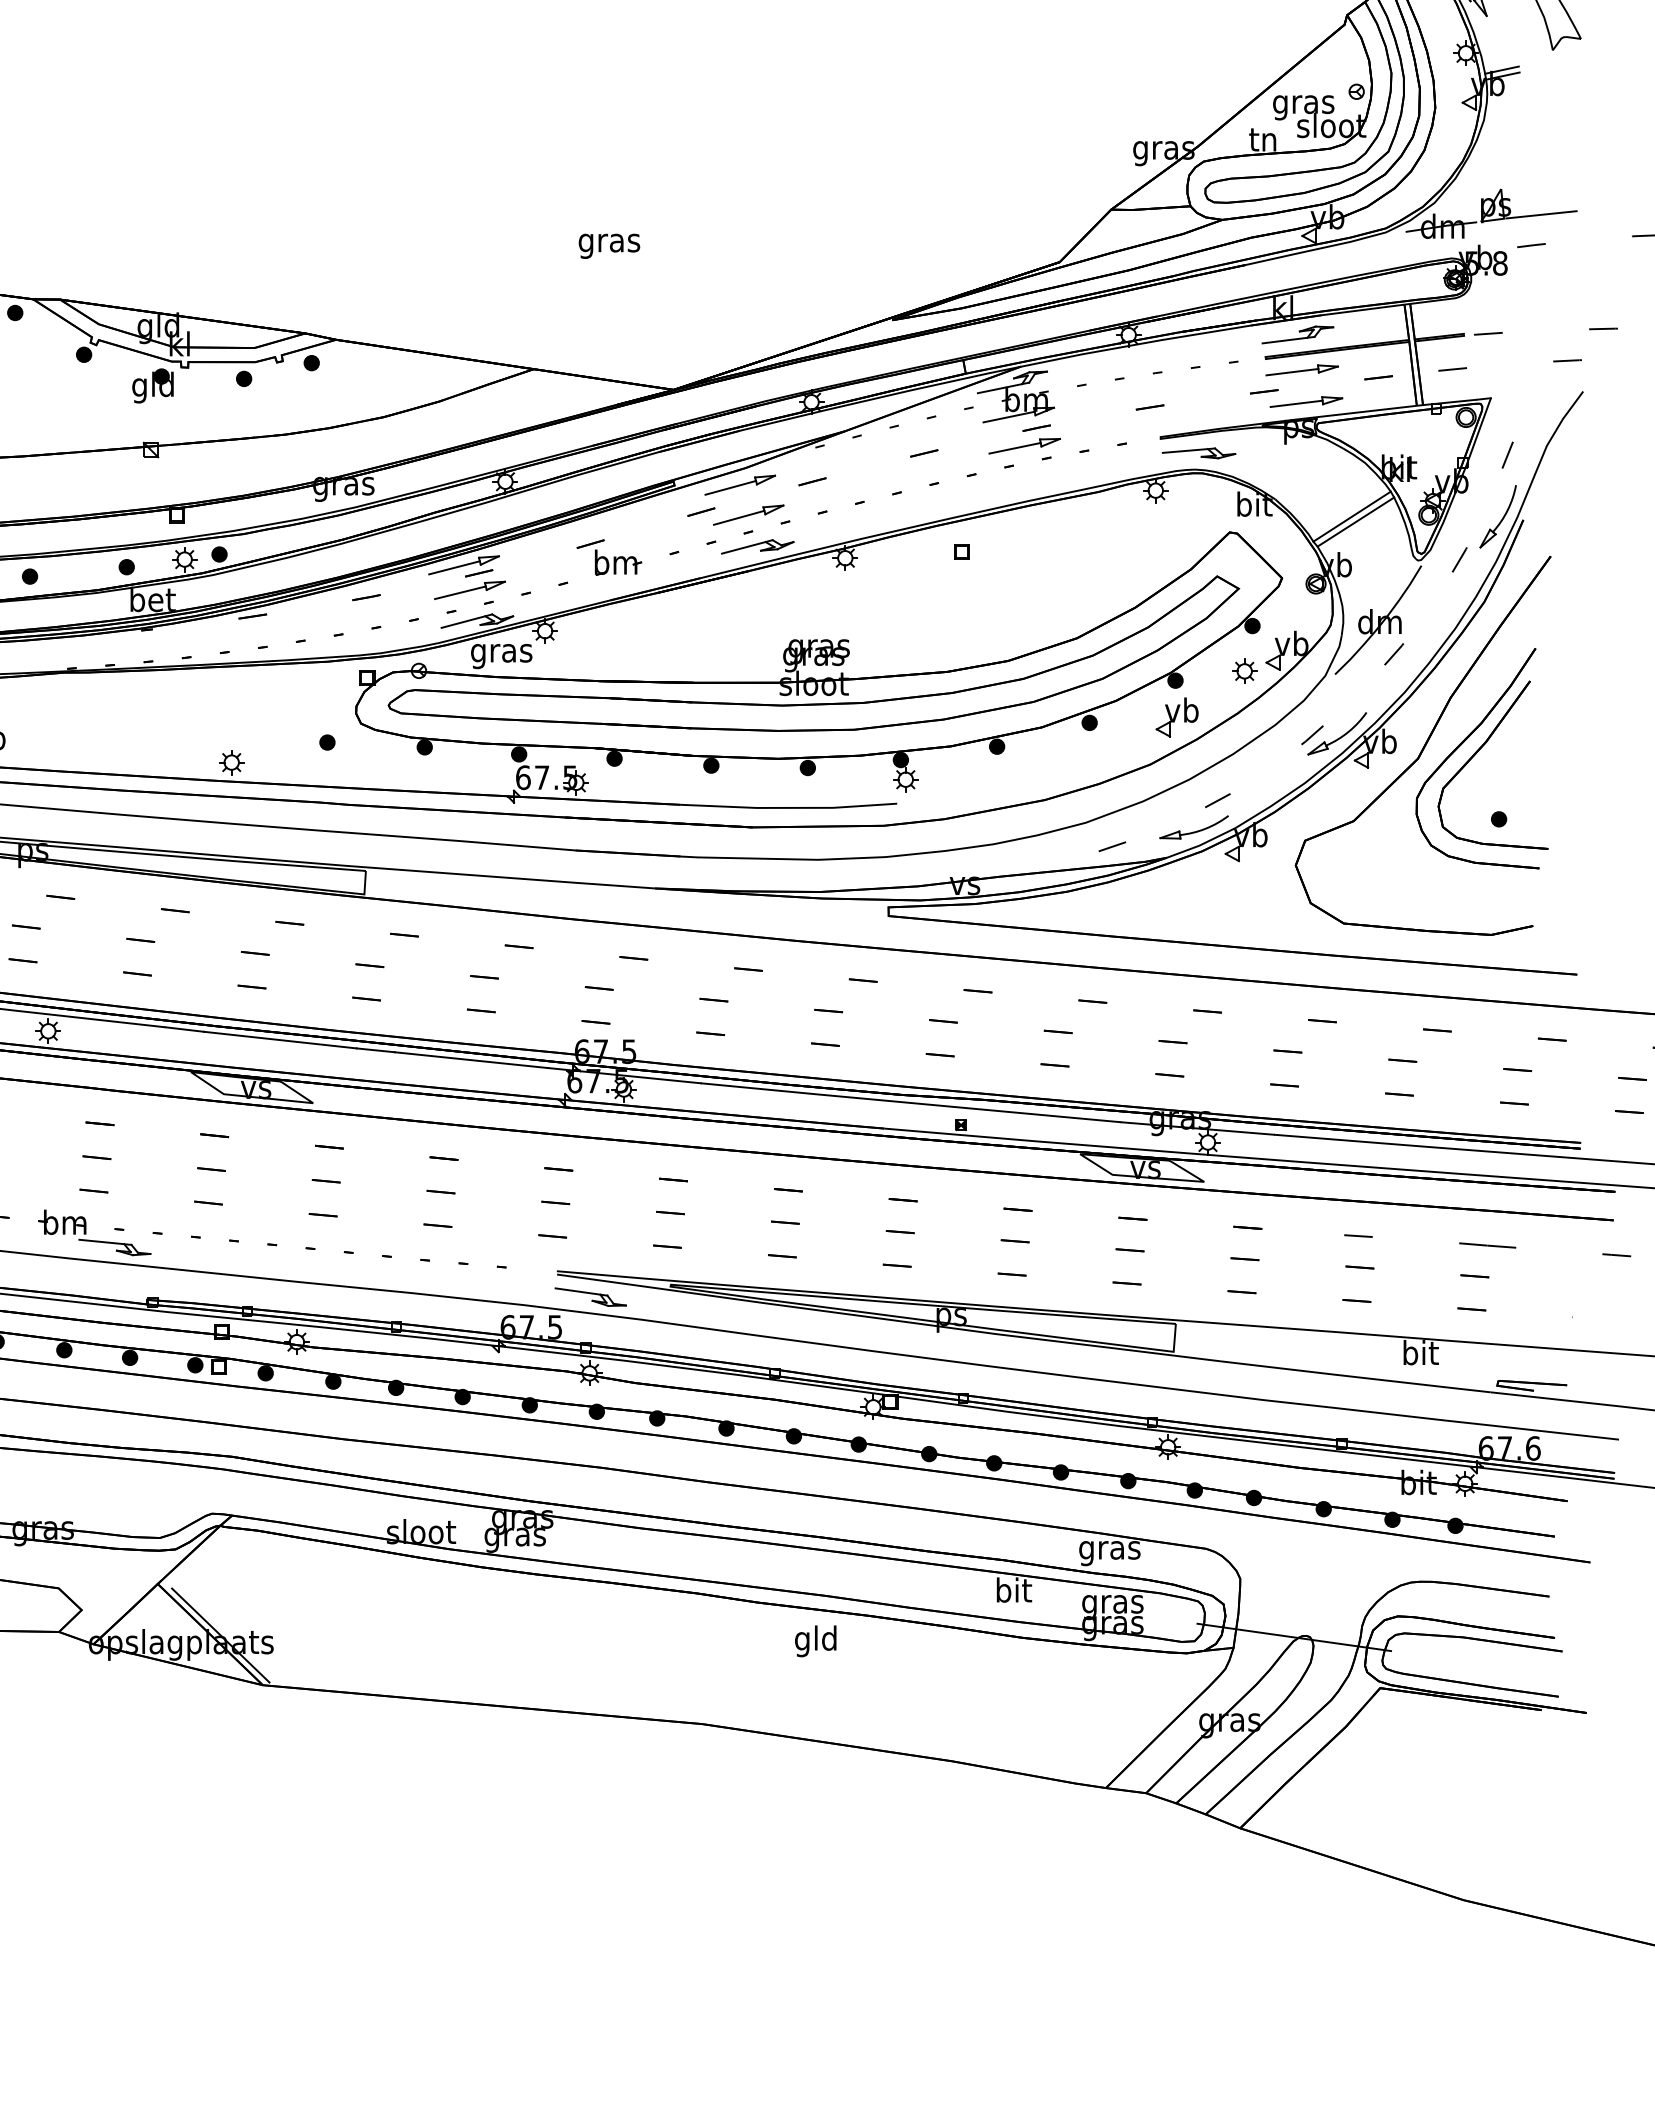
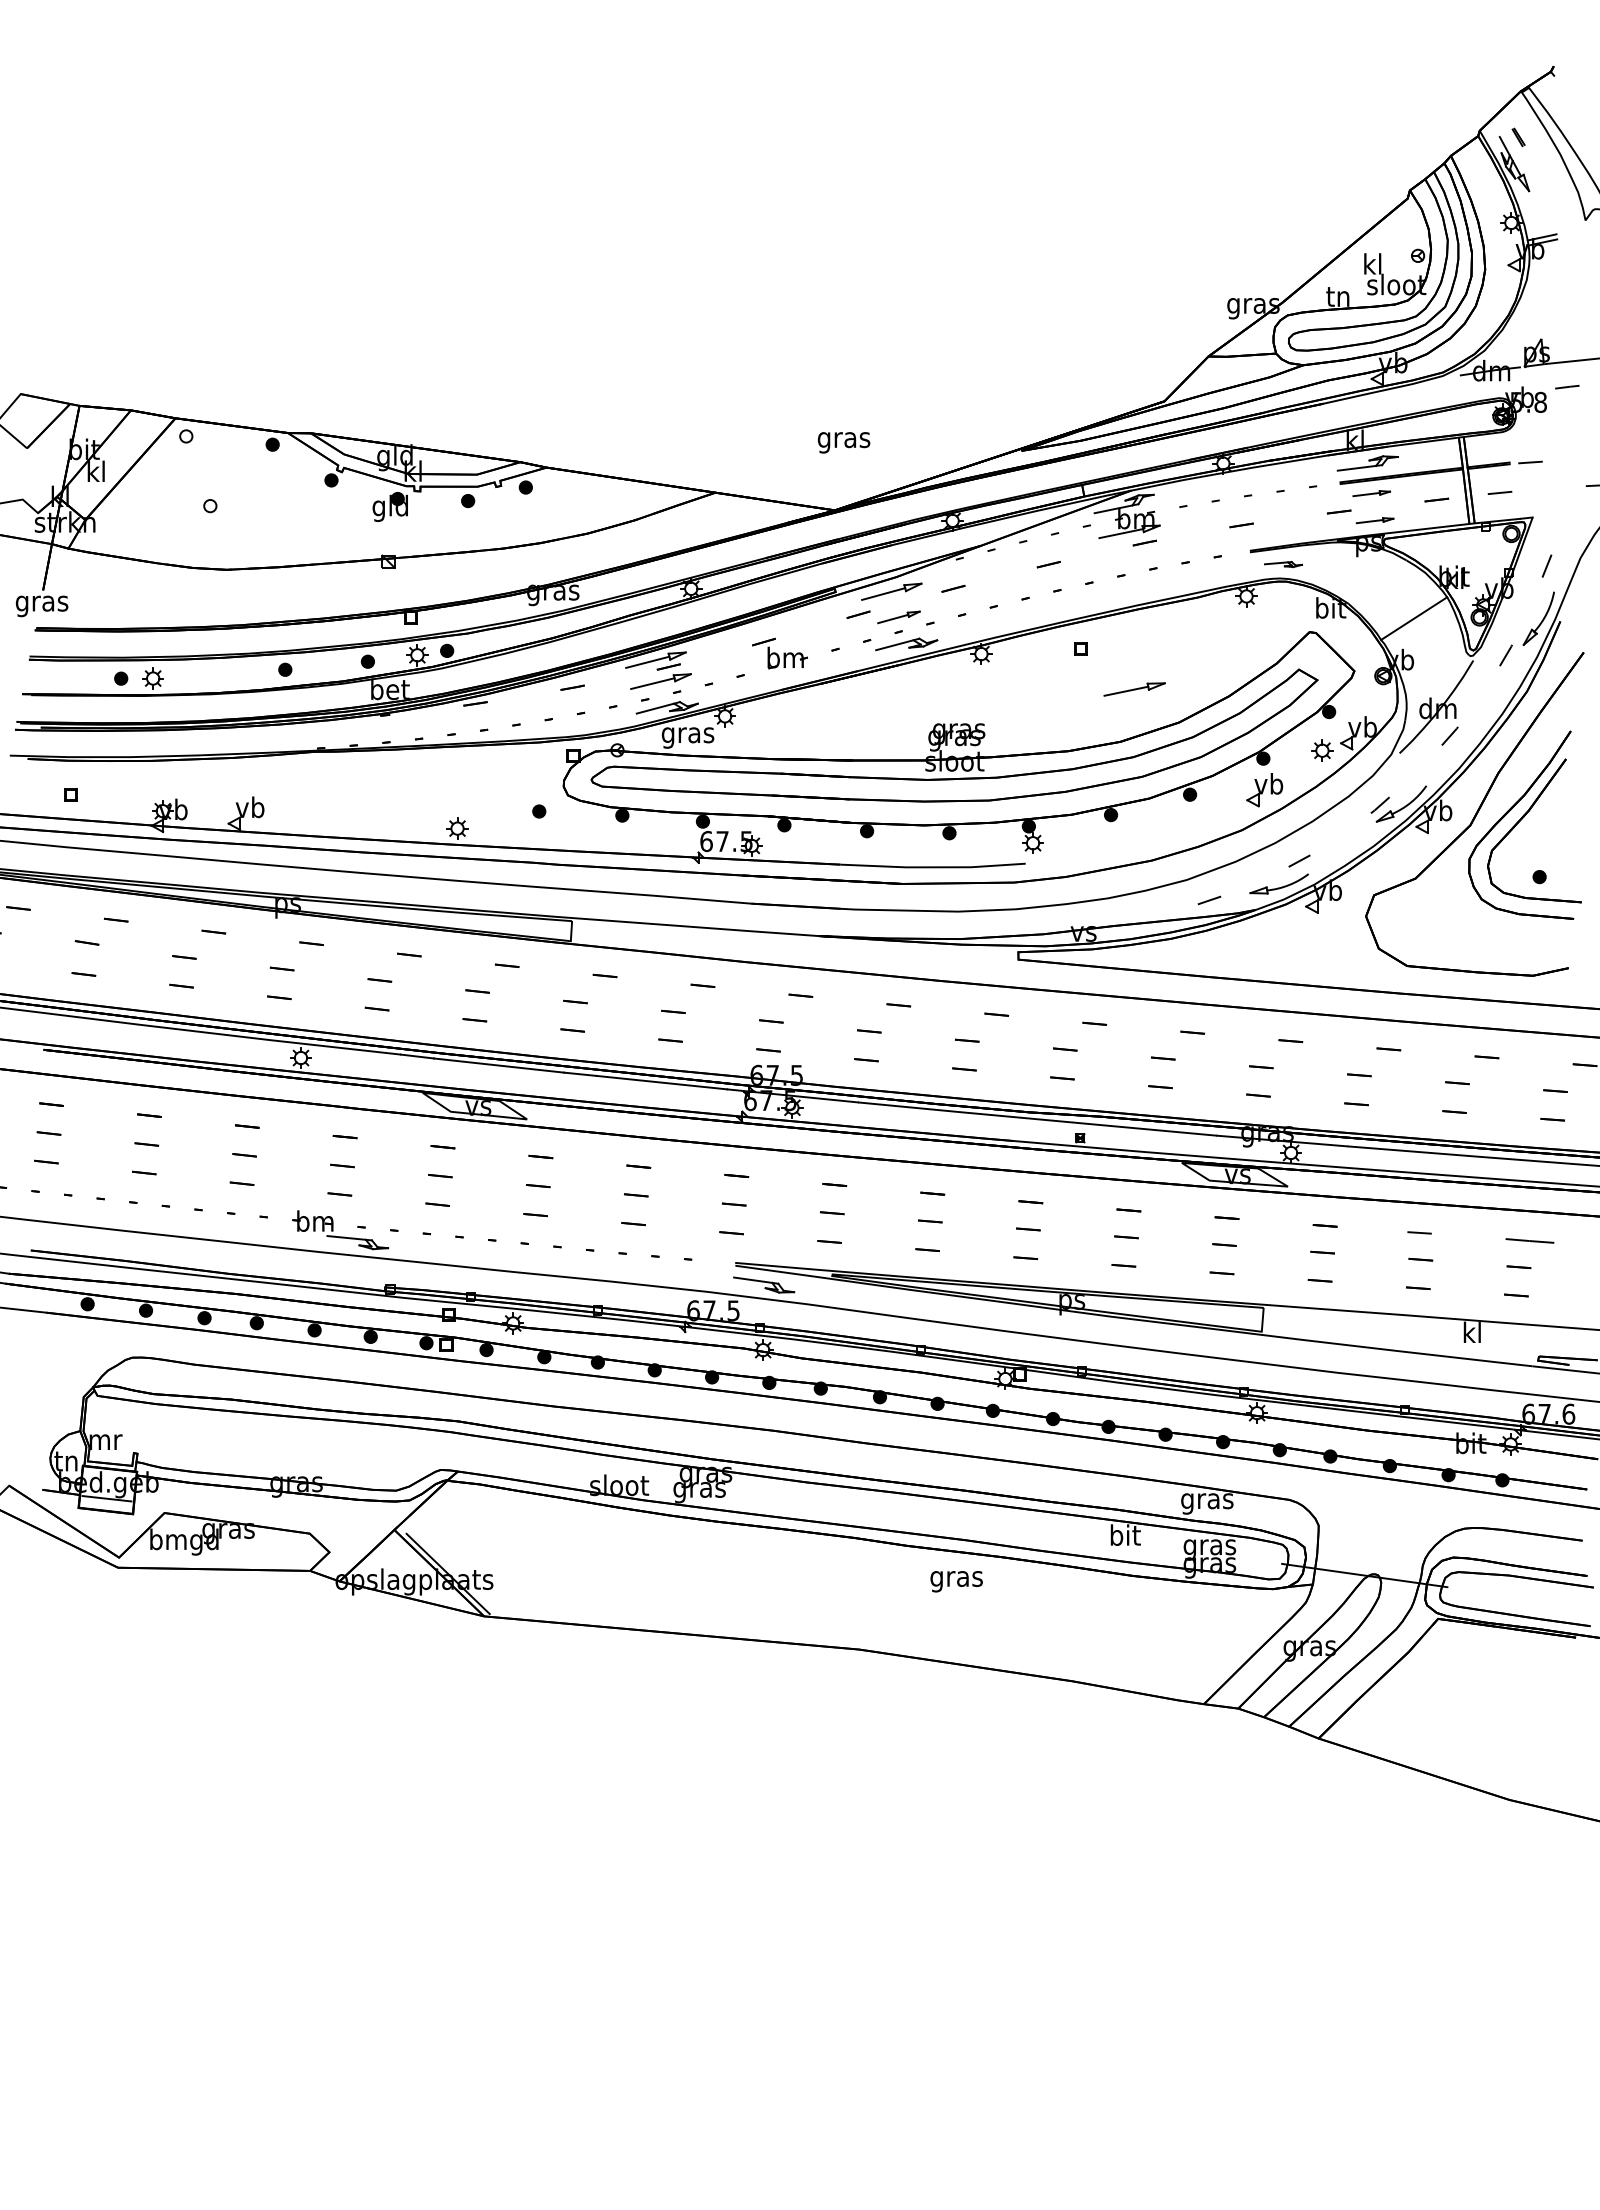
text: (1303, 104) -> (1372, 266), gras -> kl
text: (608, 245) -> (843, 442), moved
part: (1302, 370) -> (1371, 493), size x0.6
part: (1305, 401) -> (1374, 520), size x0.6
part: (1024, 446) -> (1134, 689), moved
part: (1199, 453) -> (1283, 564), size x0.6
part: (748, 515) -> (898, 617), size x0.7
line: (1356, 522) -> (1417, 623), removed
text: (1421, 1352) -> (1473, 1332), bit -> kl
text: (816, 1640) -> (956, 1578), gld -> gras

